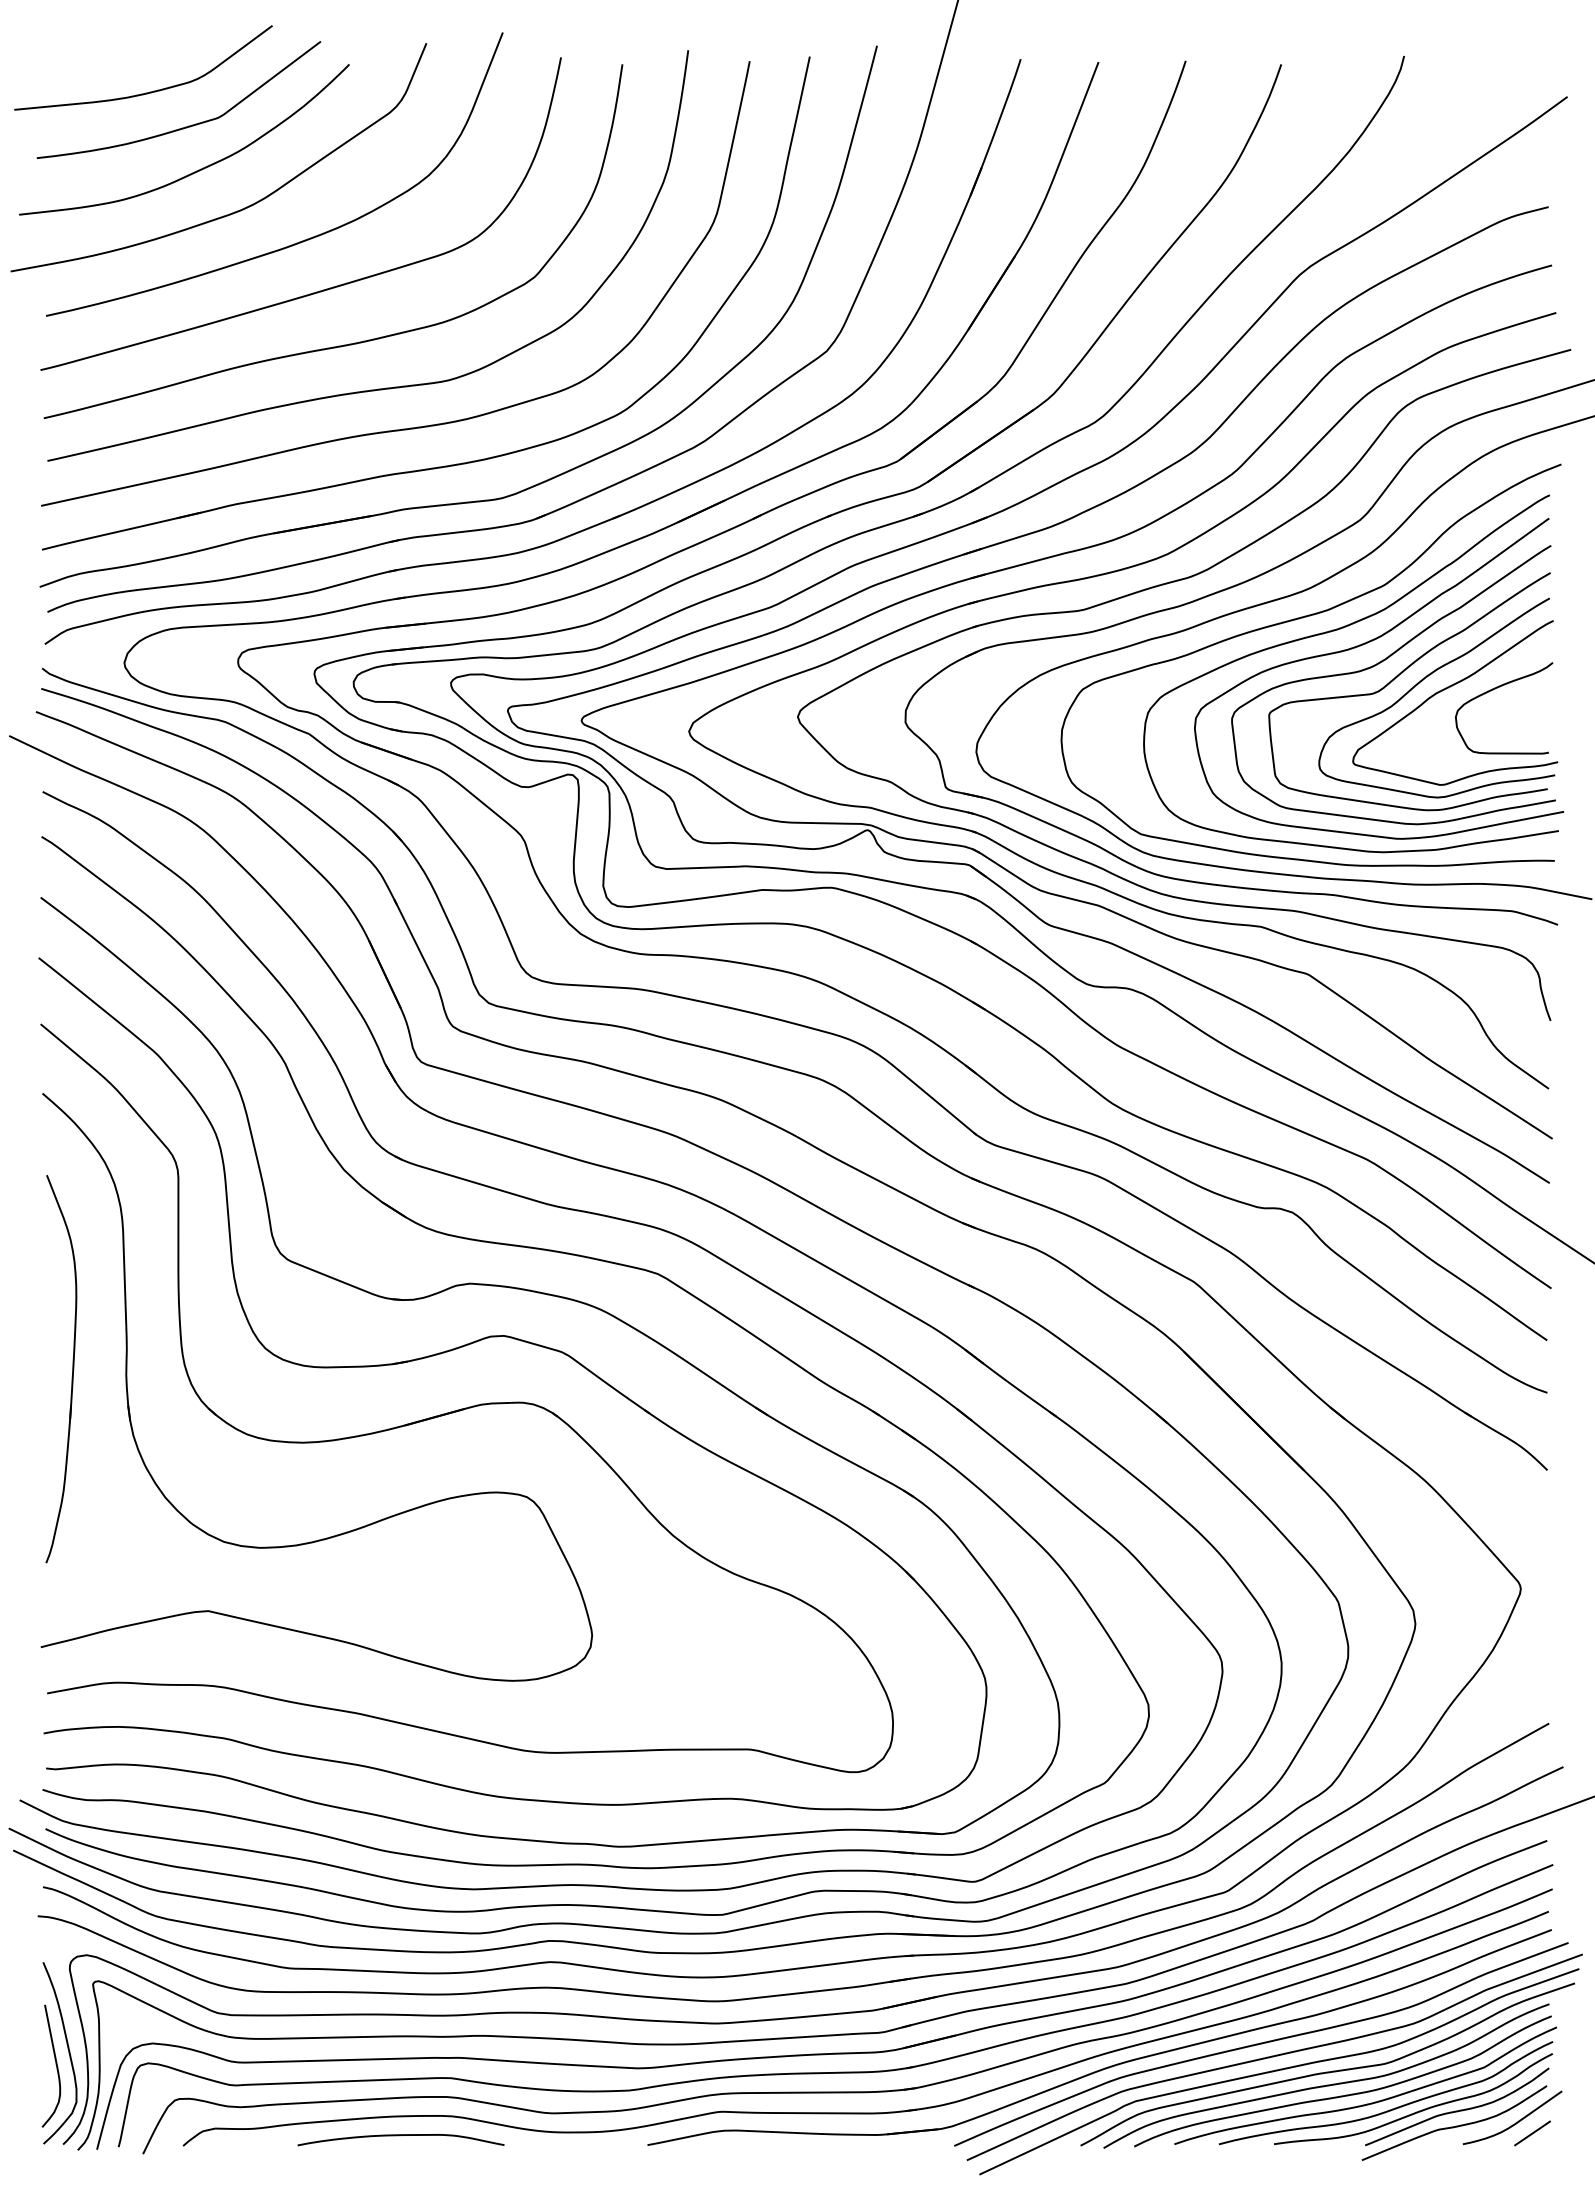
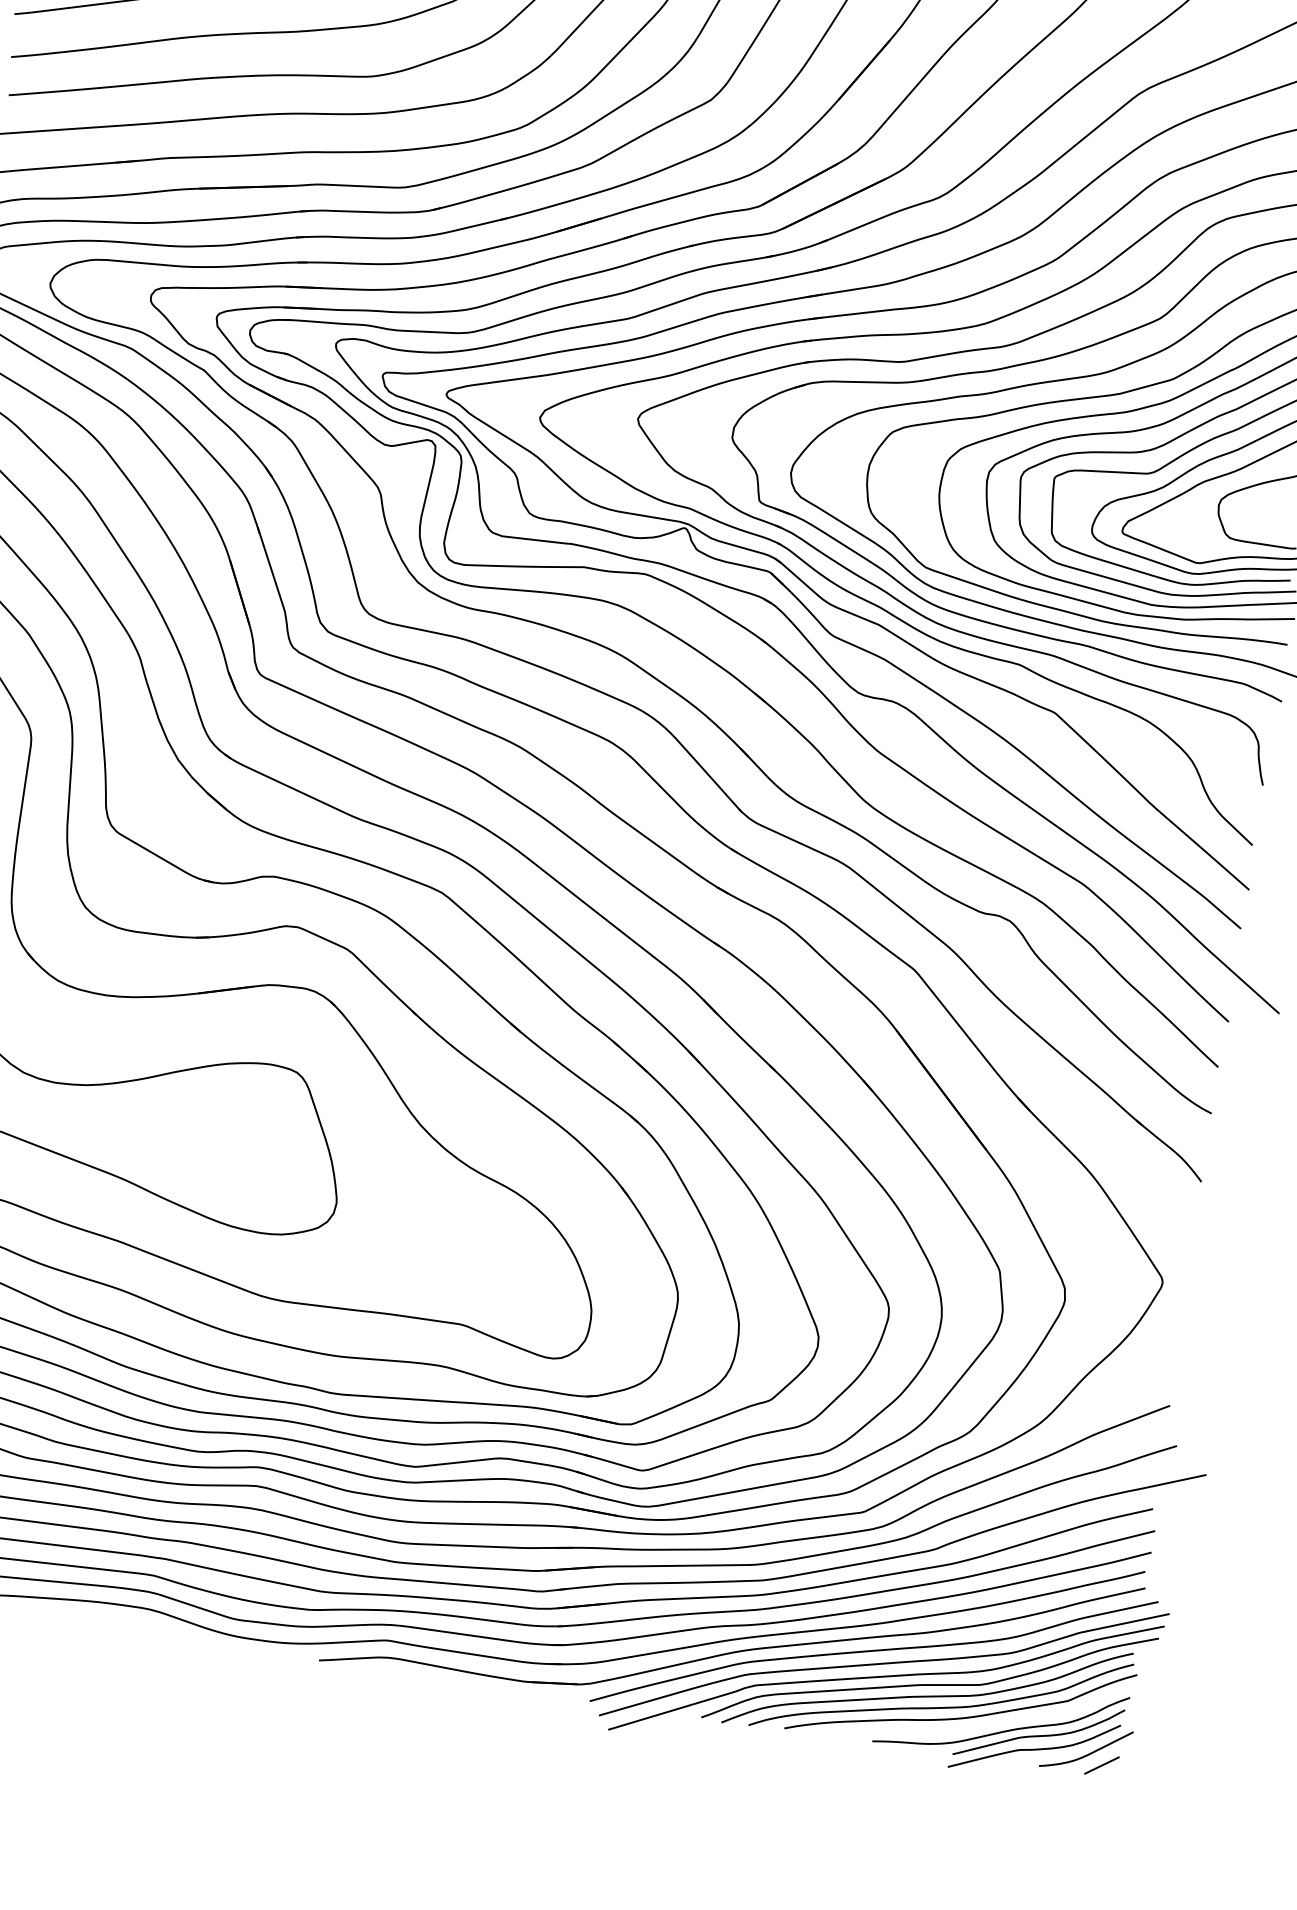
curve: (1389, 2109) -> (978, 1725), removed
curve: (399, 2136) -> (101, 1620), removed

